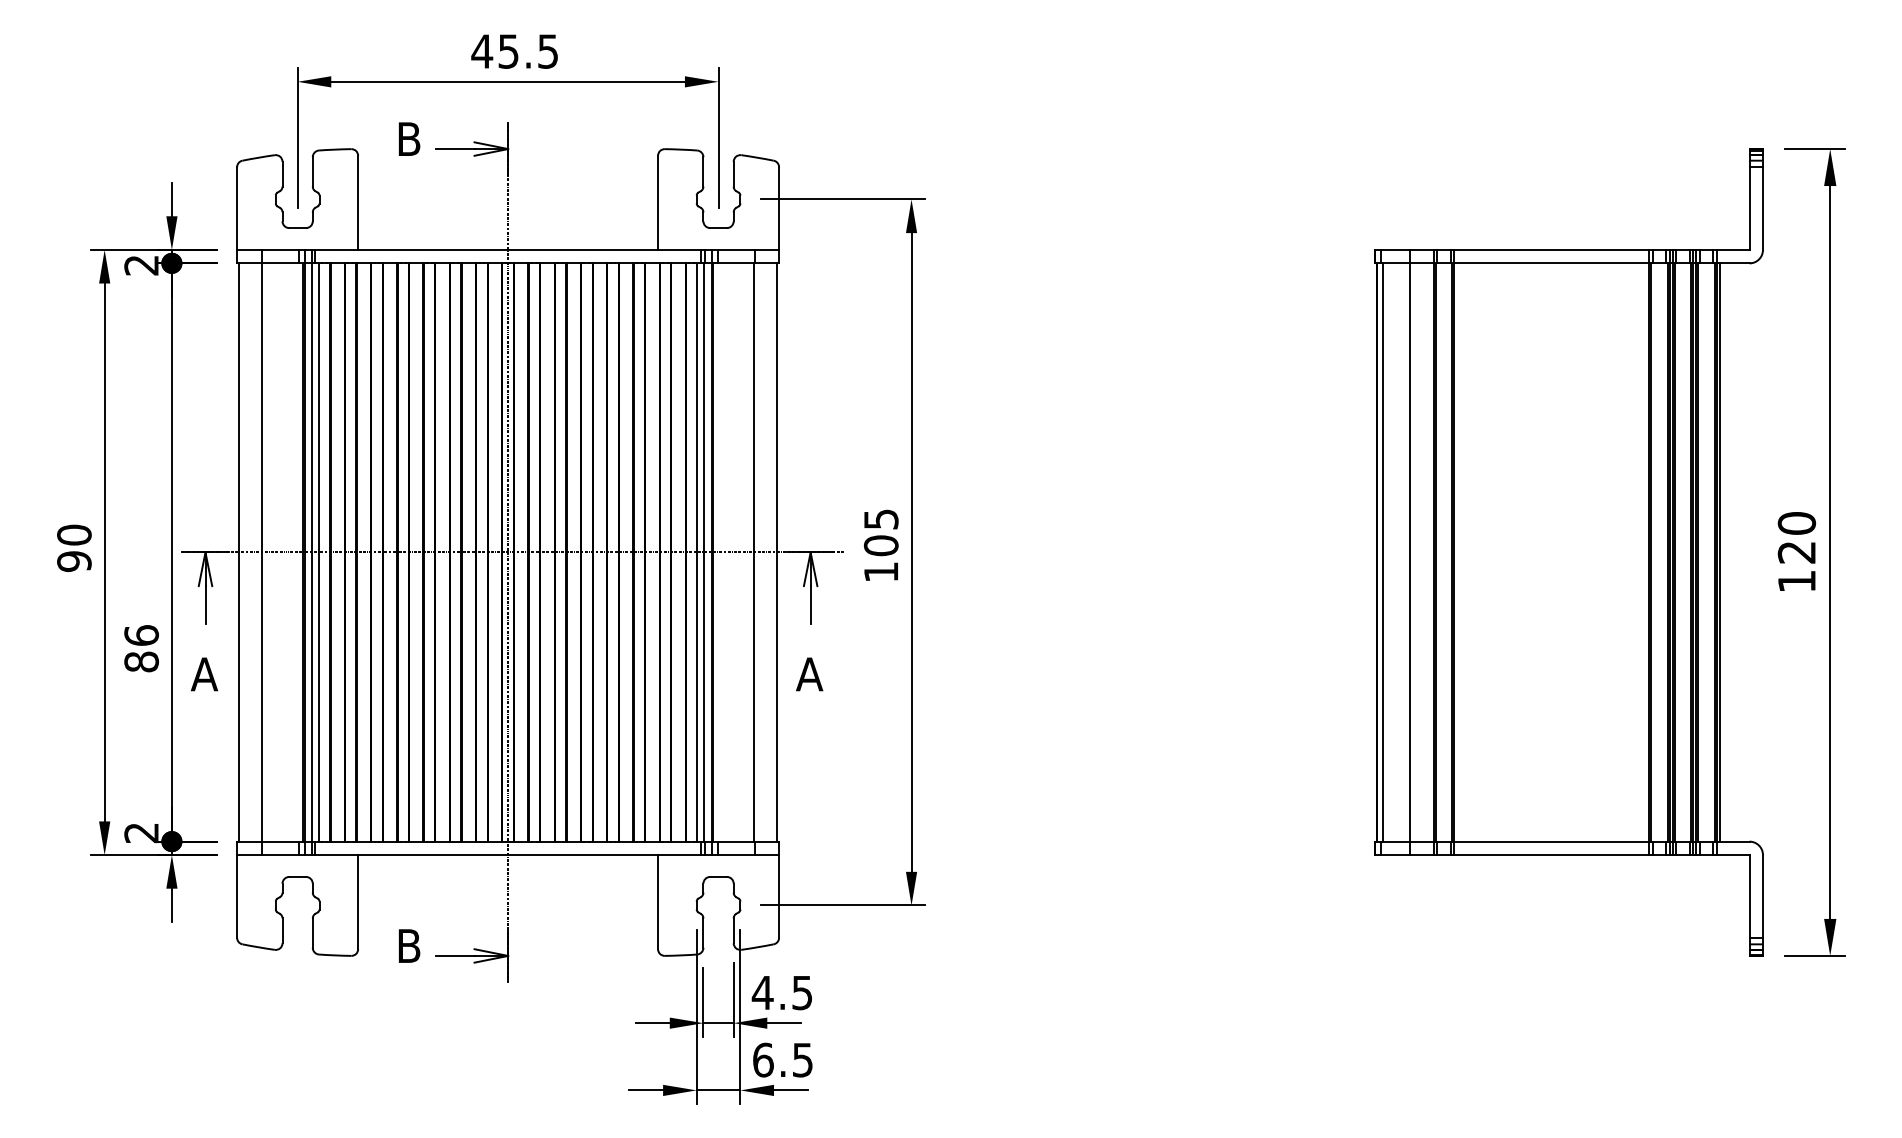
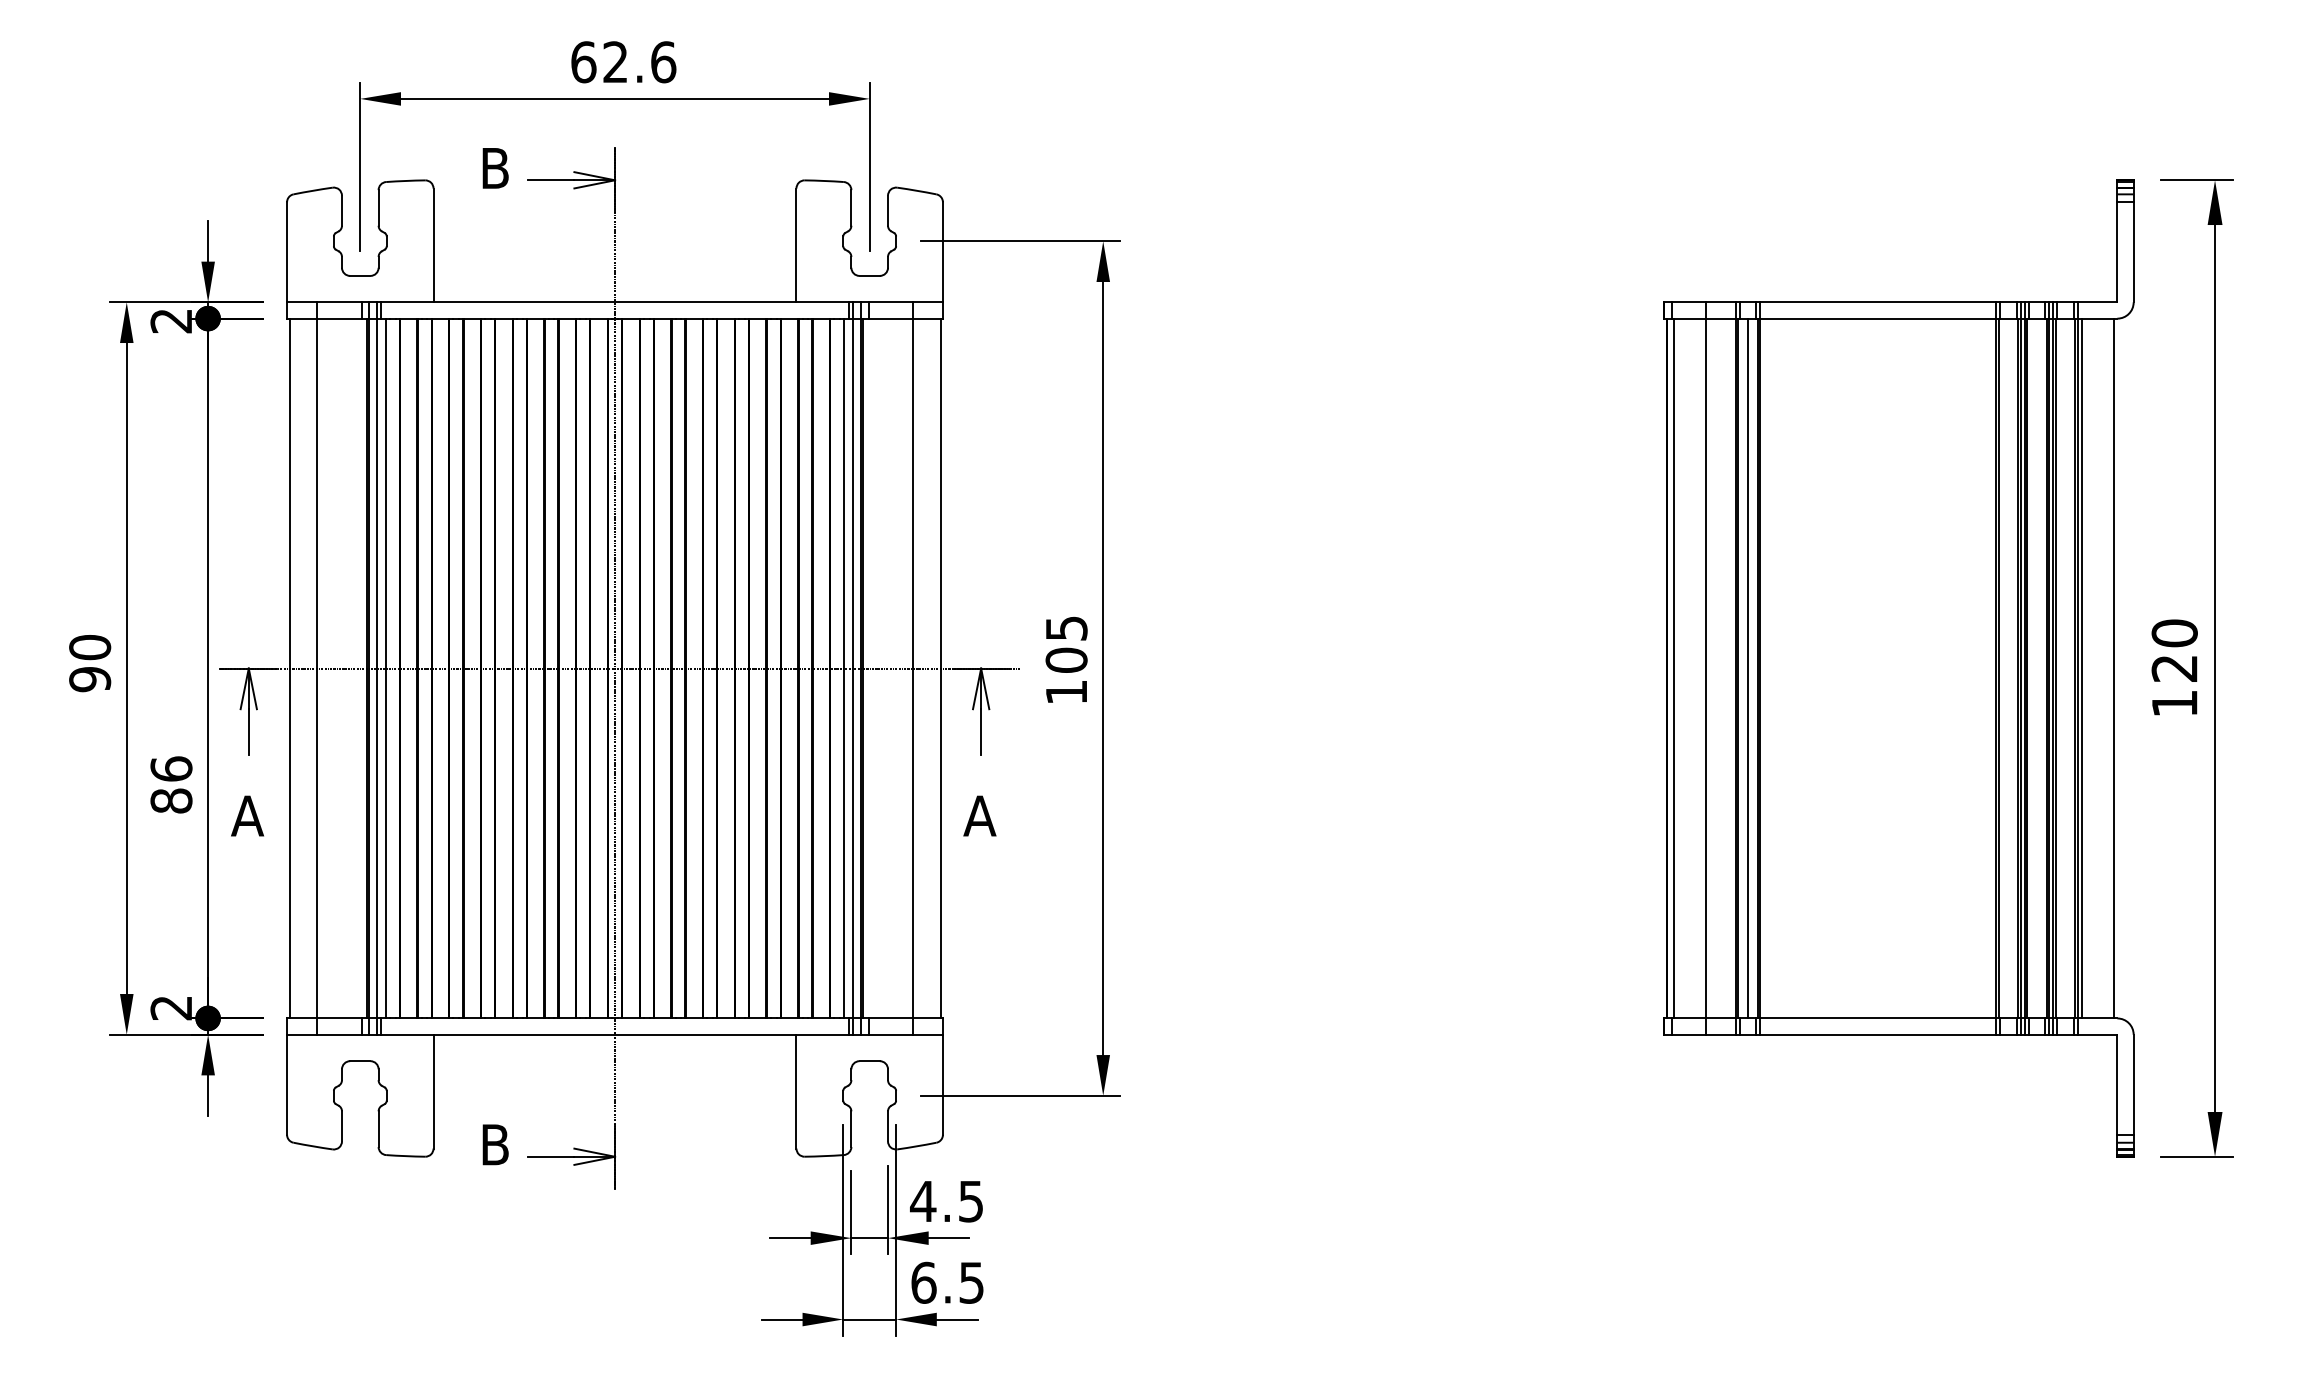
text: (515, 51) -> (623, 62), 45.5 -> 62.6
line: (1443, 552) -> (1747, 668), added
line: (1747, 552) -> (2114, 668), added

